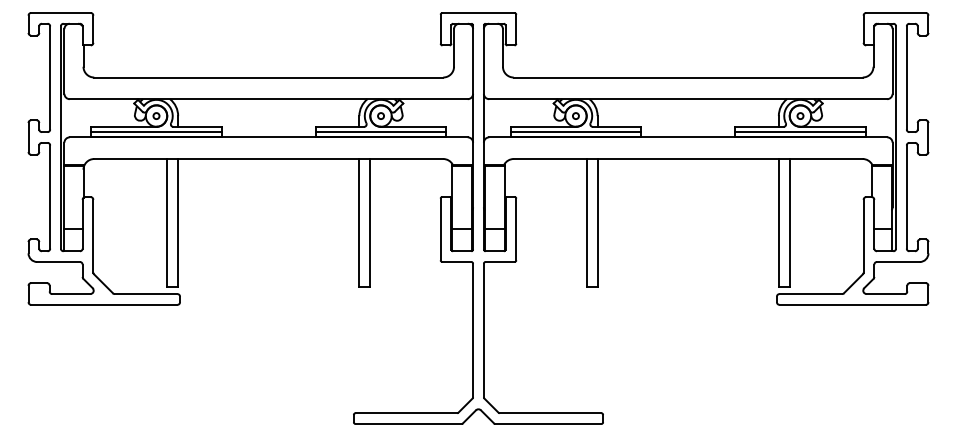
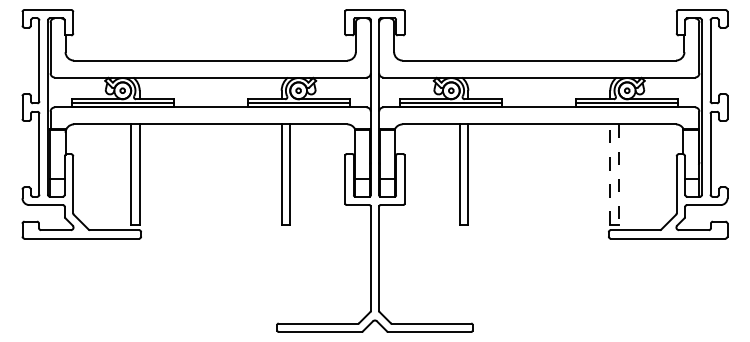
line: (779, 222) -> (610, 174), solid -> dashed
line: (789, 224) -> (618, 175), solid -> dashed

